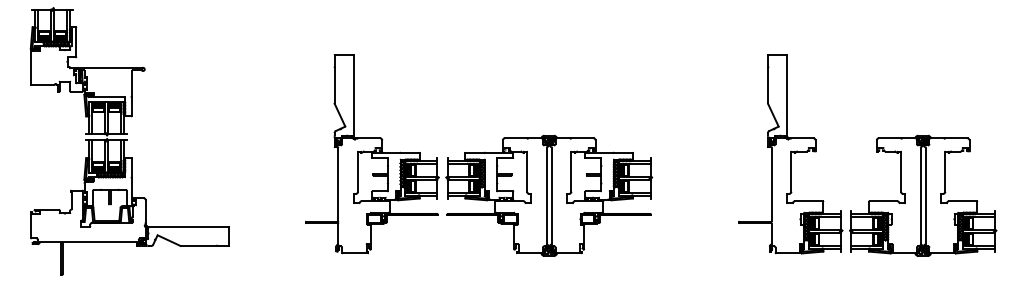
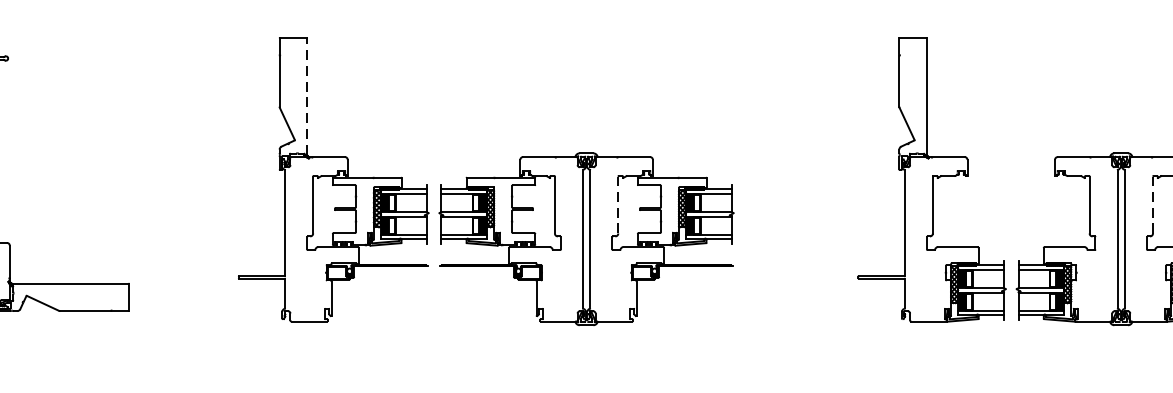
line: (353, 95) -> (306, 95), solid -> dashed
line: (571, 171) -> (618, 204), solid -> dashed
line: (945, 171) -> (1153, 204), solid -> dashed

